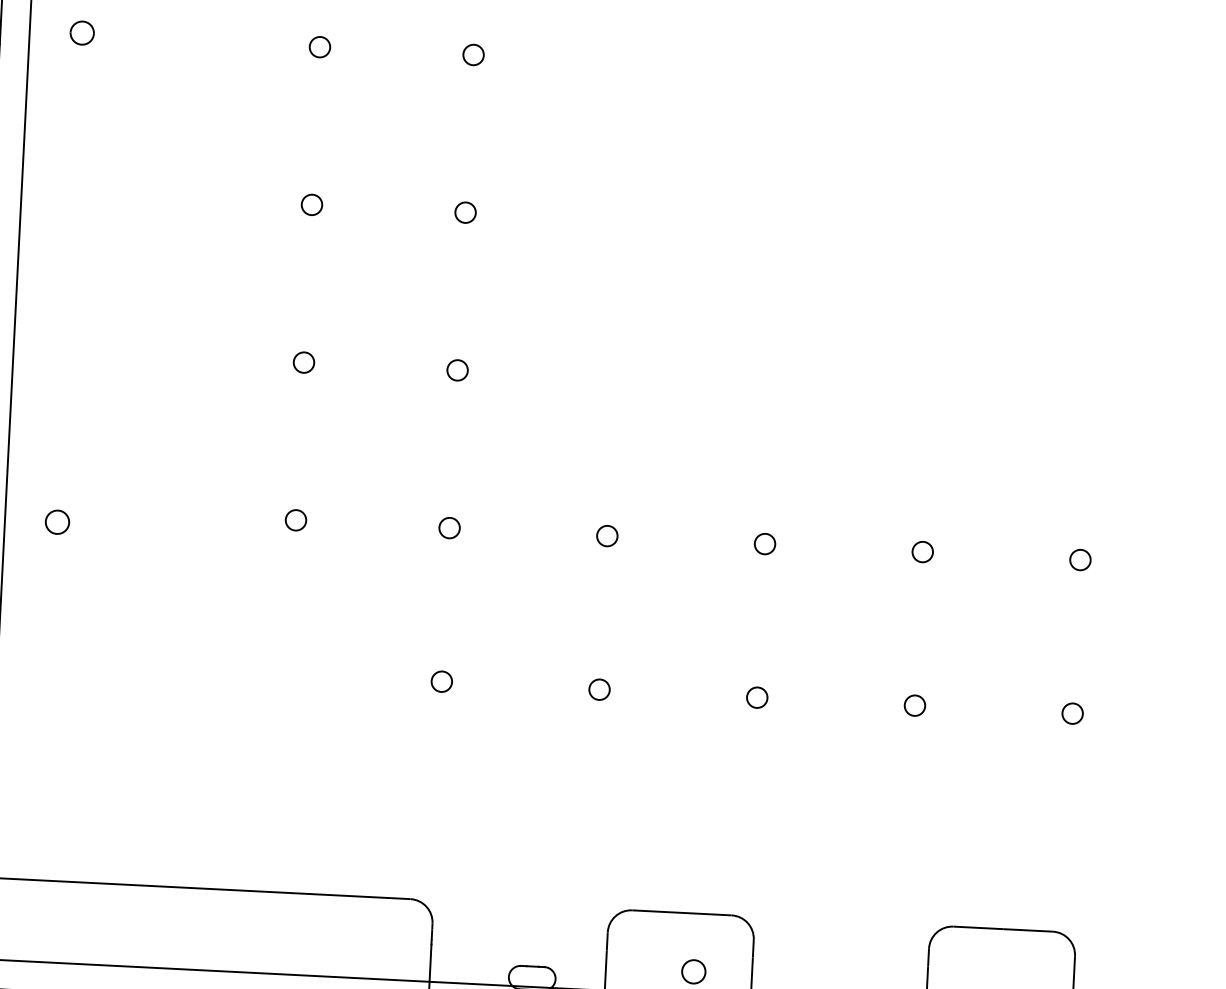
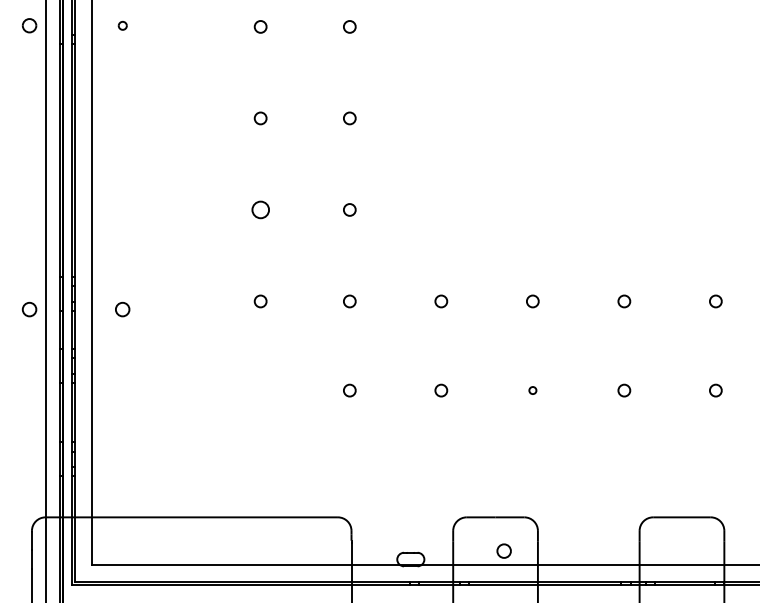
part: (81, 32) -> (122, 25), size x0.6
circle: (303, 361) -> (260, 209), size x1.4
circle: (756, 697) -> (532, 390), size x0.6

